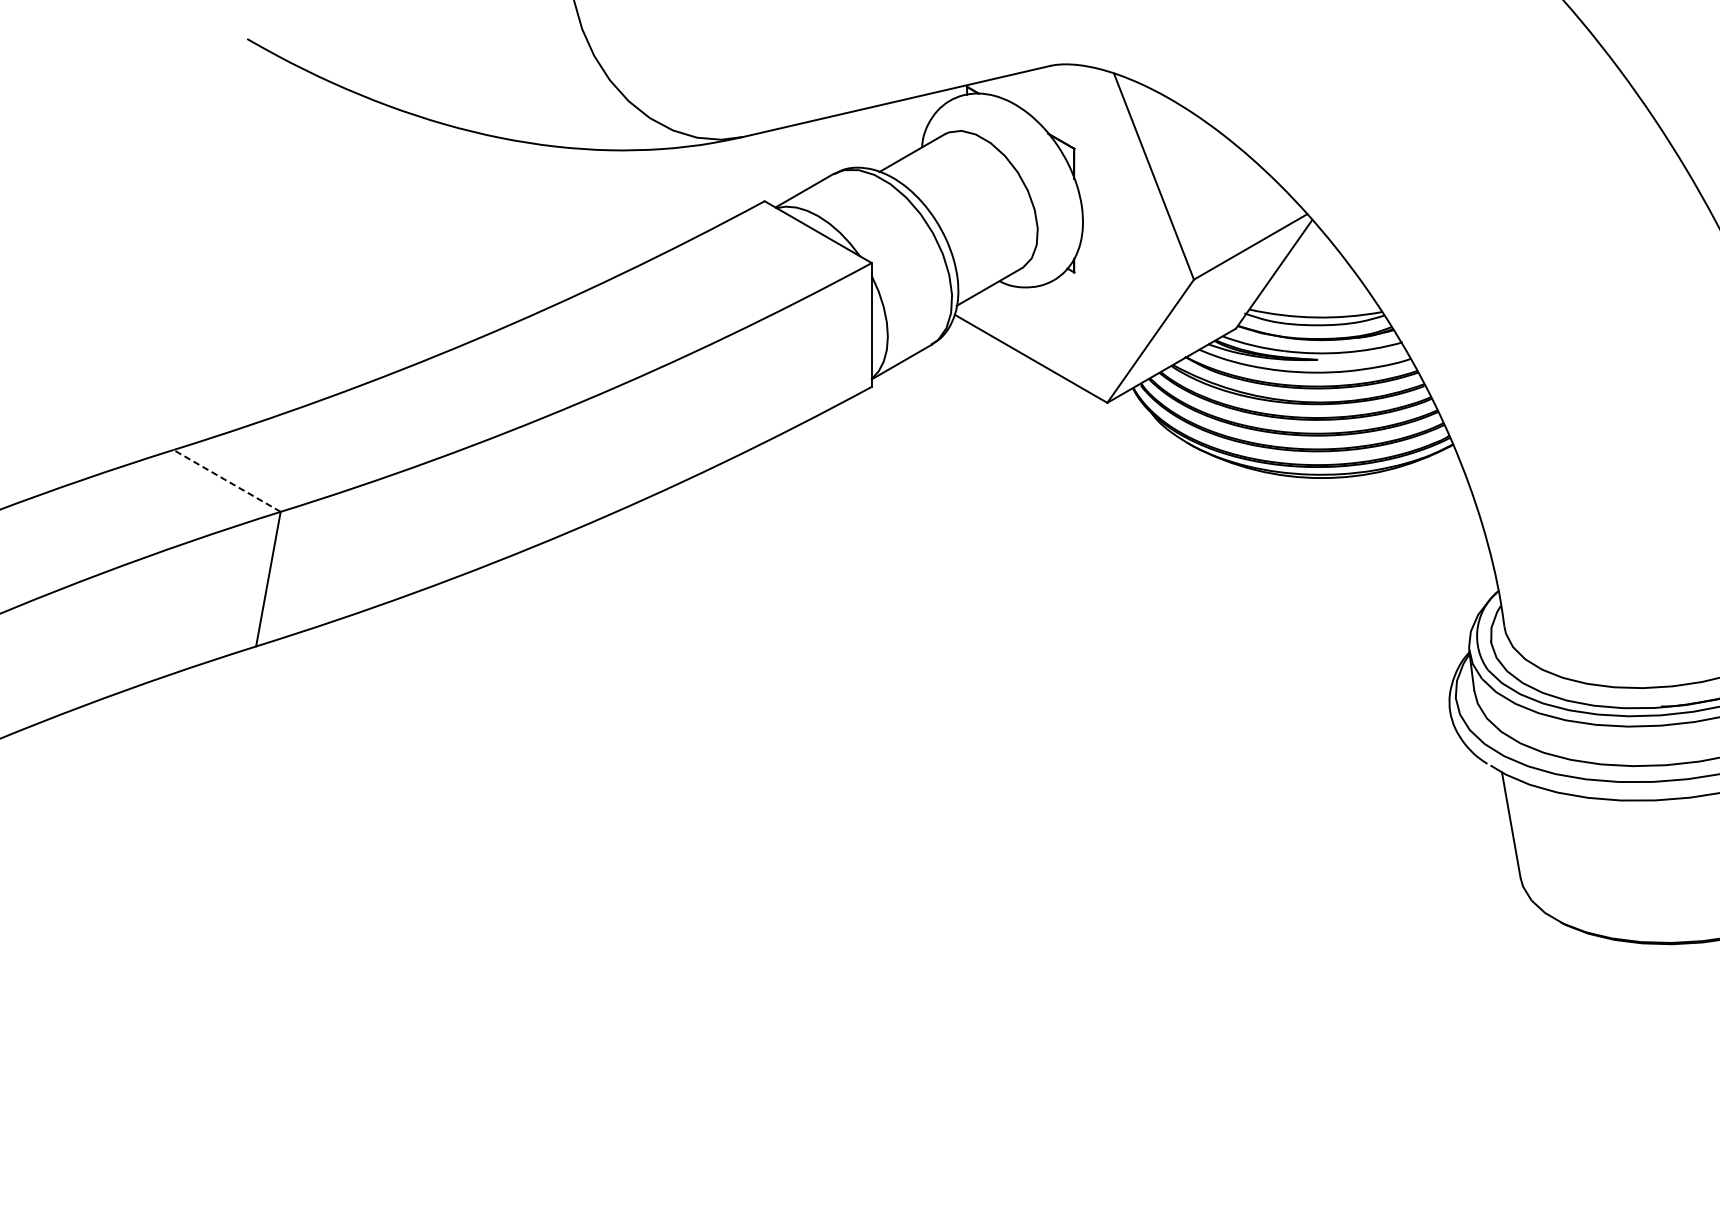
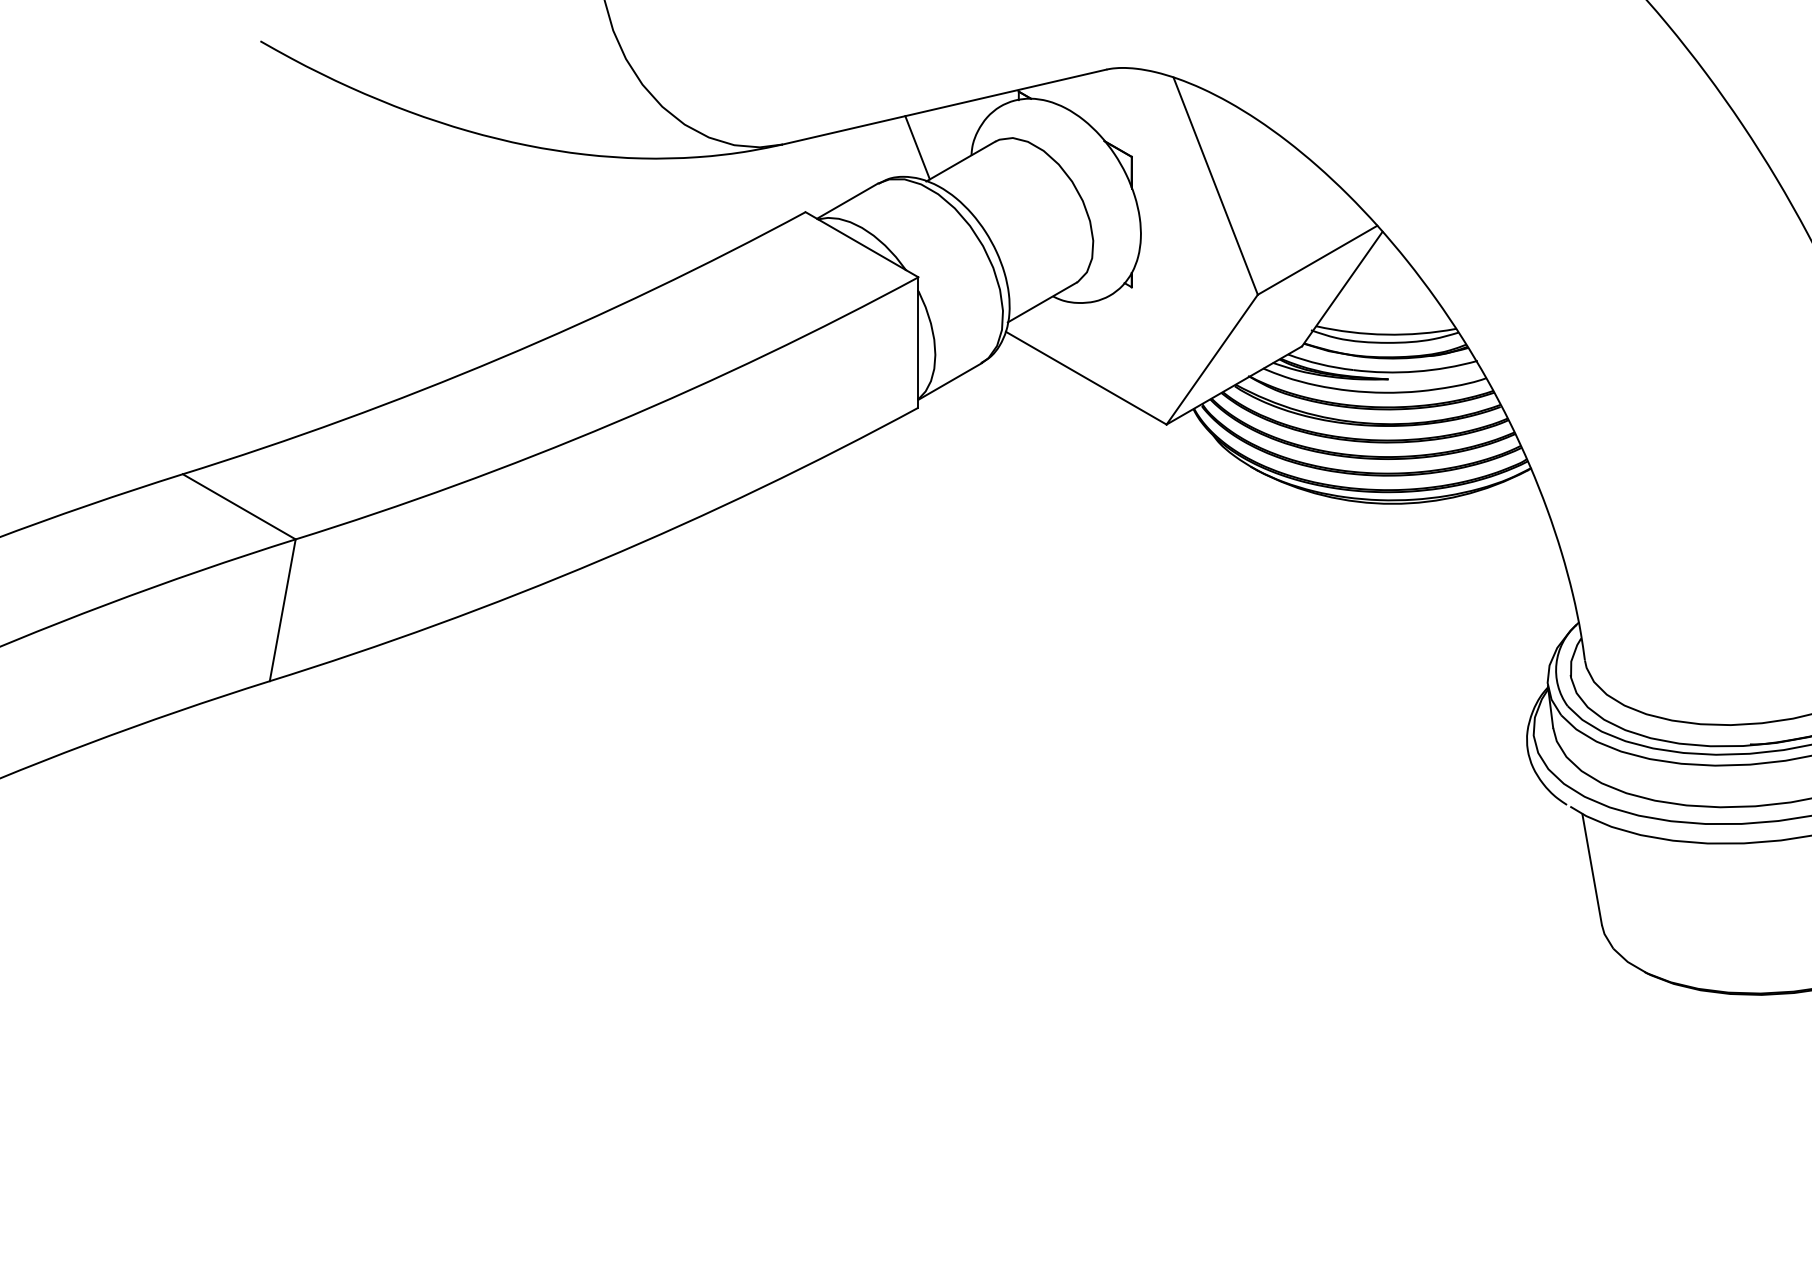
line: (870, 139) -> (917, 147), added
line: (226, 480) -> (238, 506), dashed -> solid

